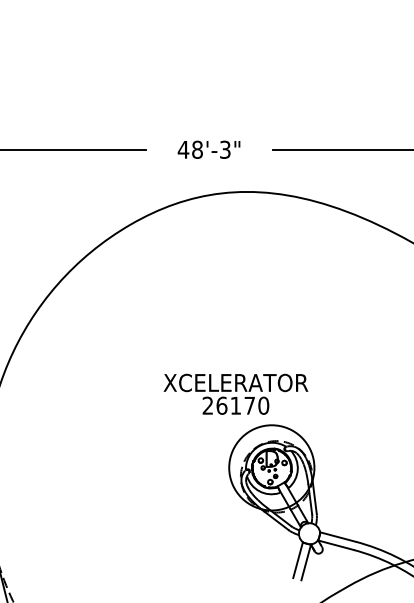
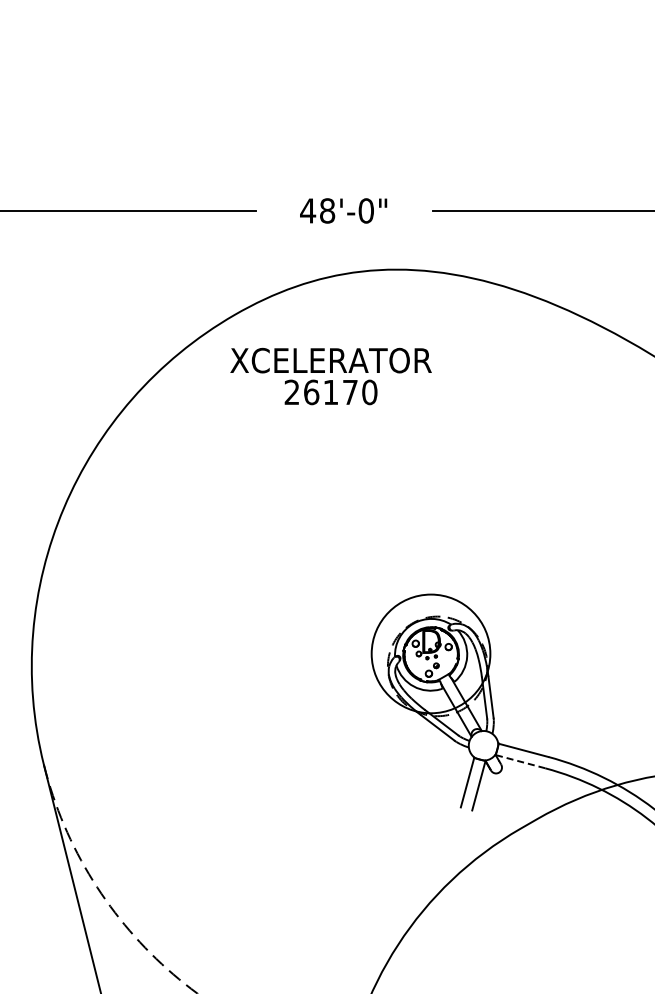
text: (224, 149) -> (365, 210), 48'-3" -> 48'-0"
text: (235, 394) -> (330, 376), moved
line: (336, 545) -> (520, 761), solid -> dashed

